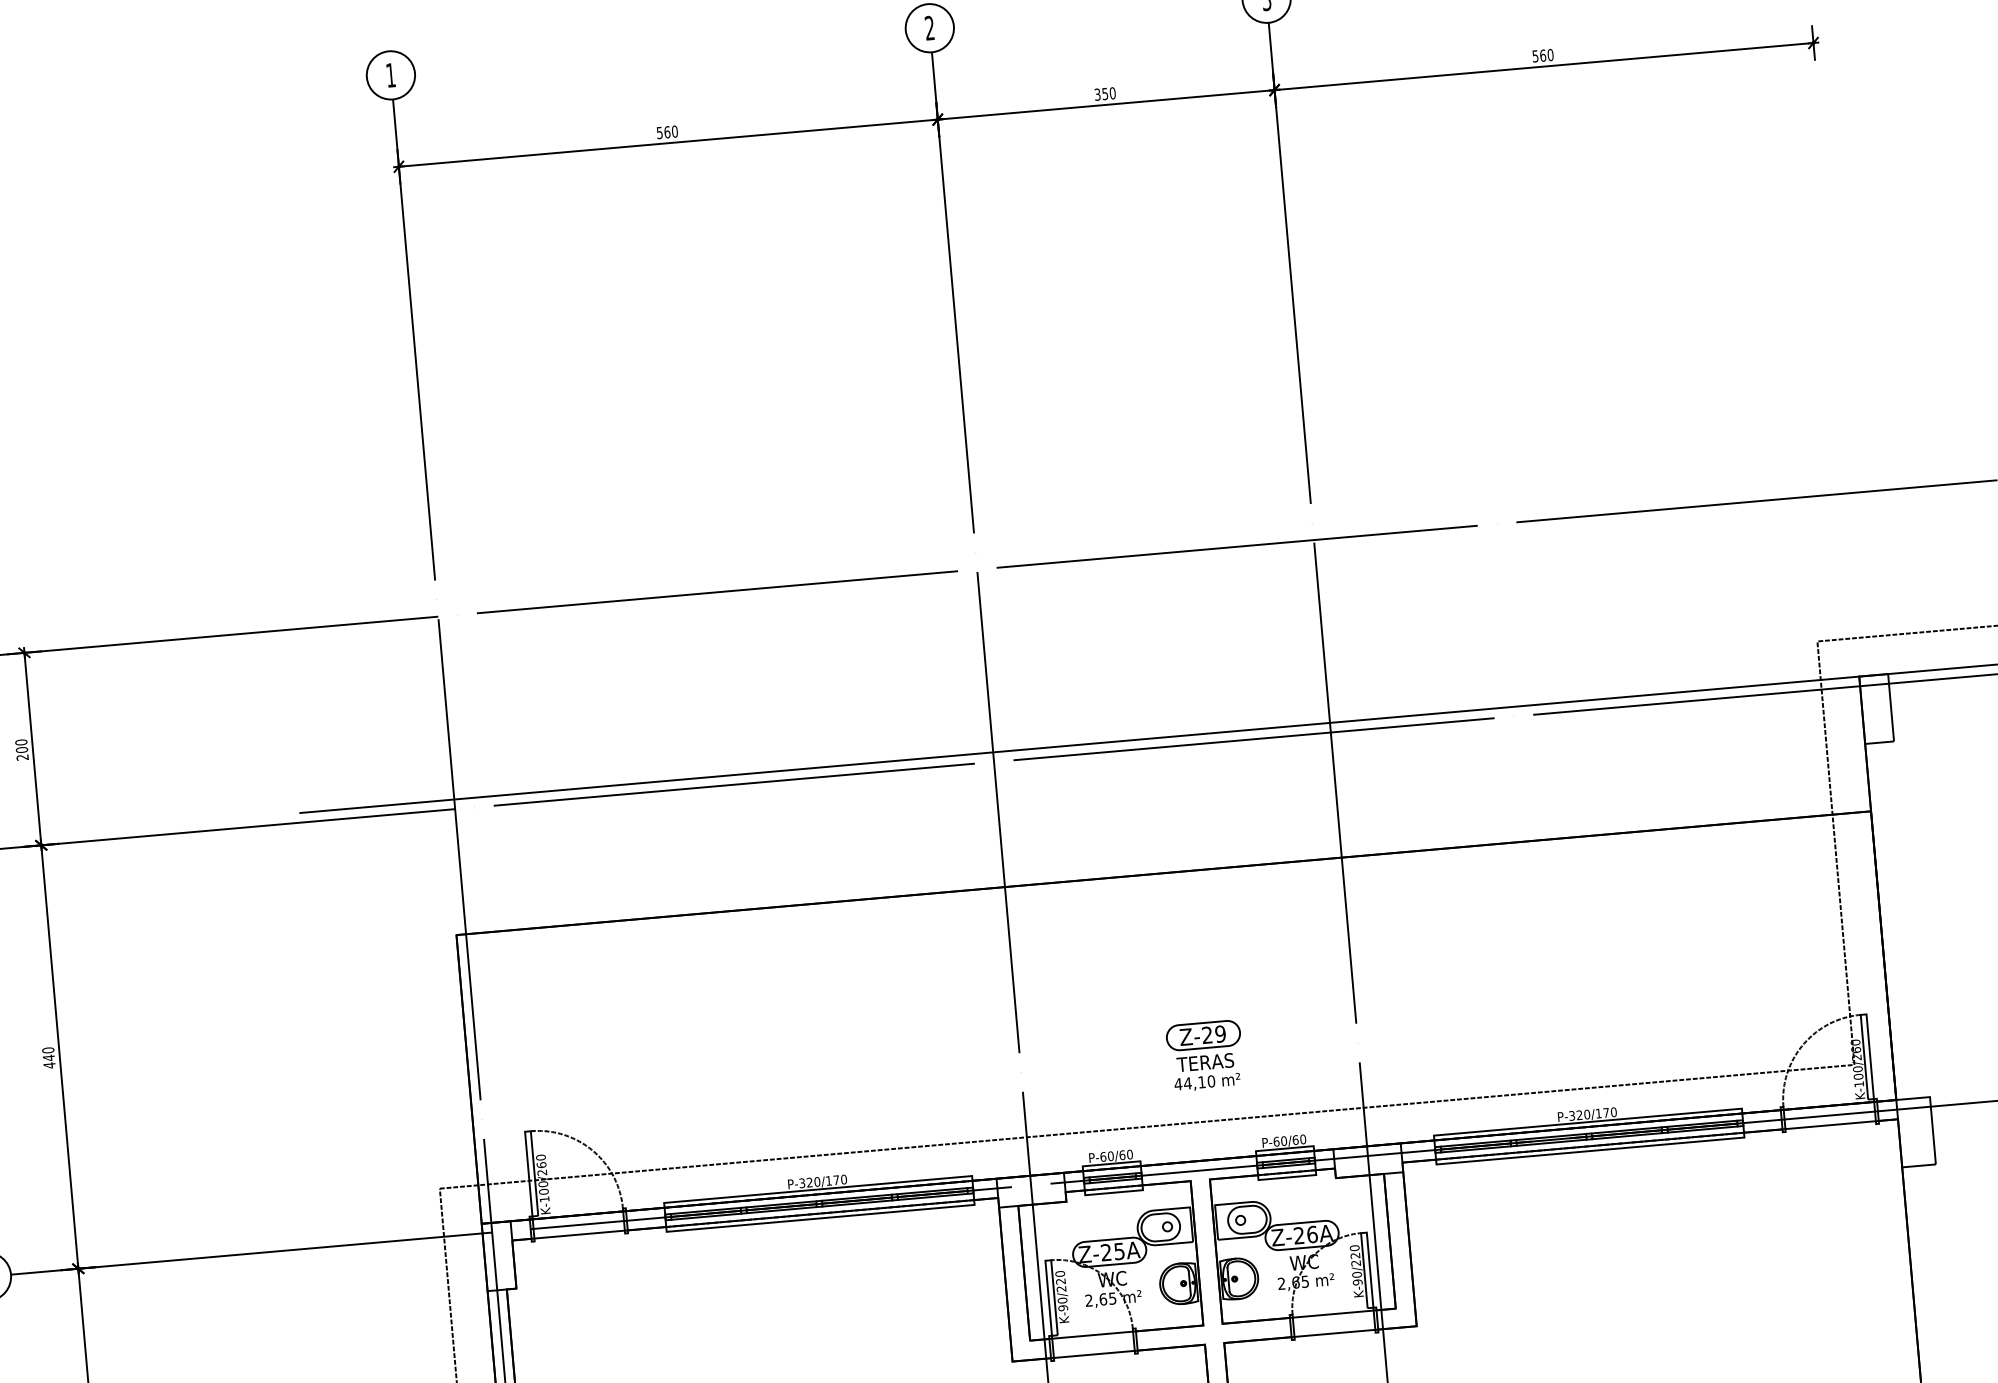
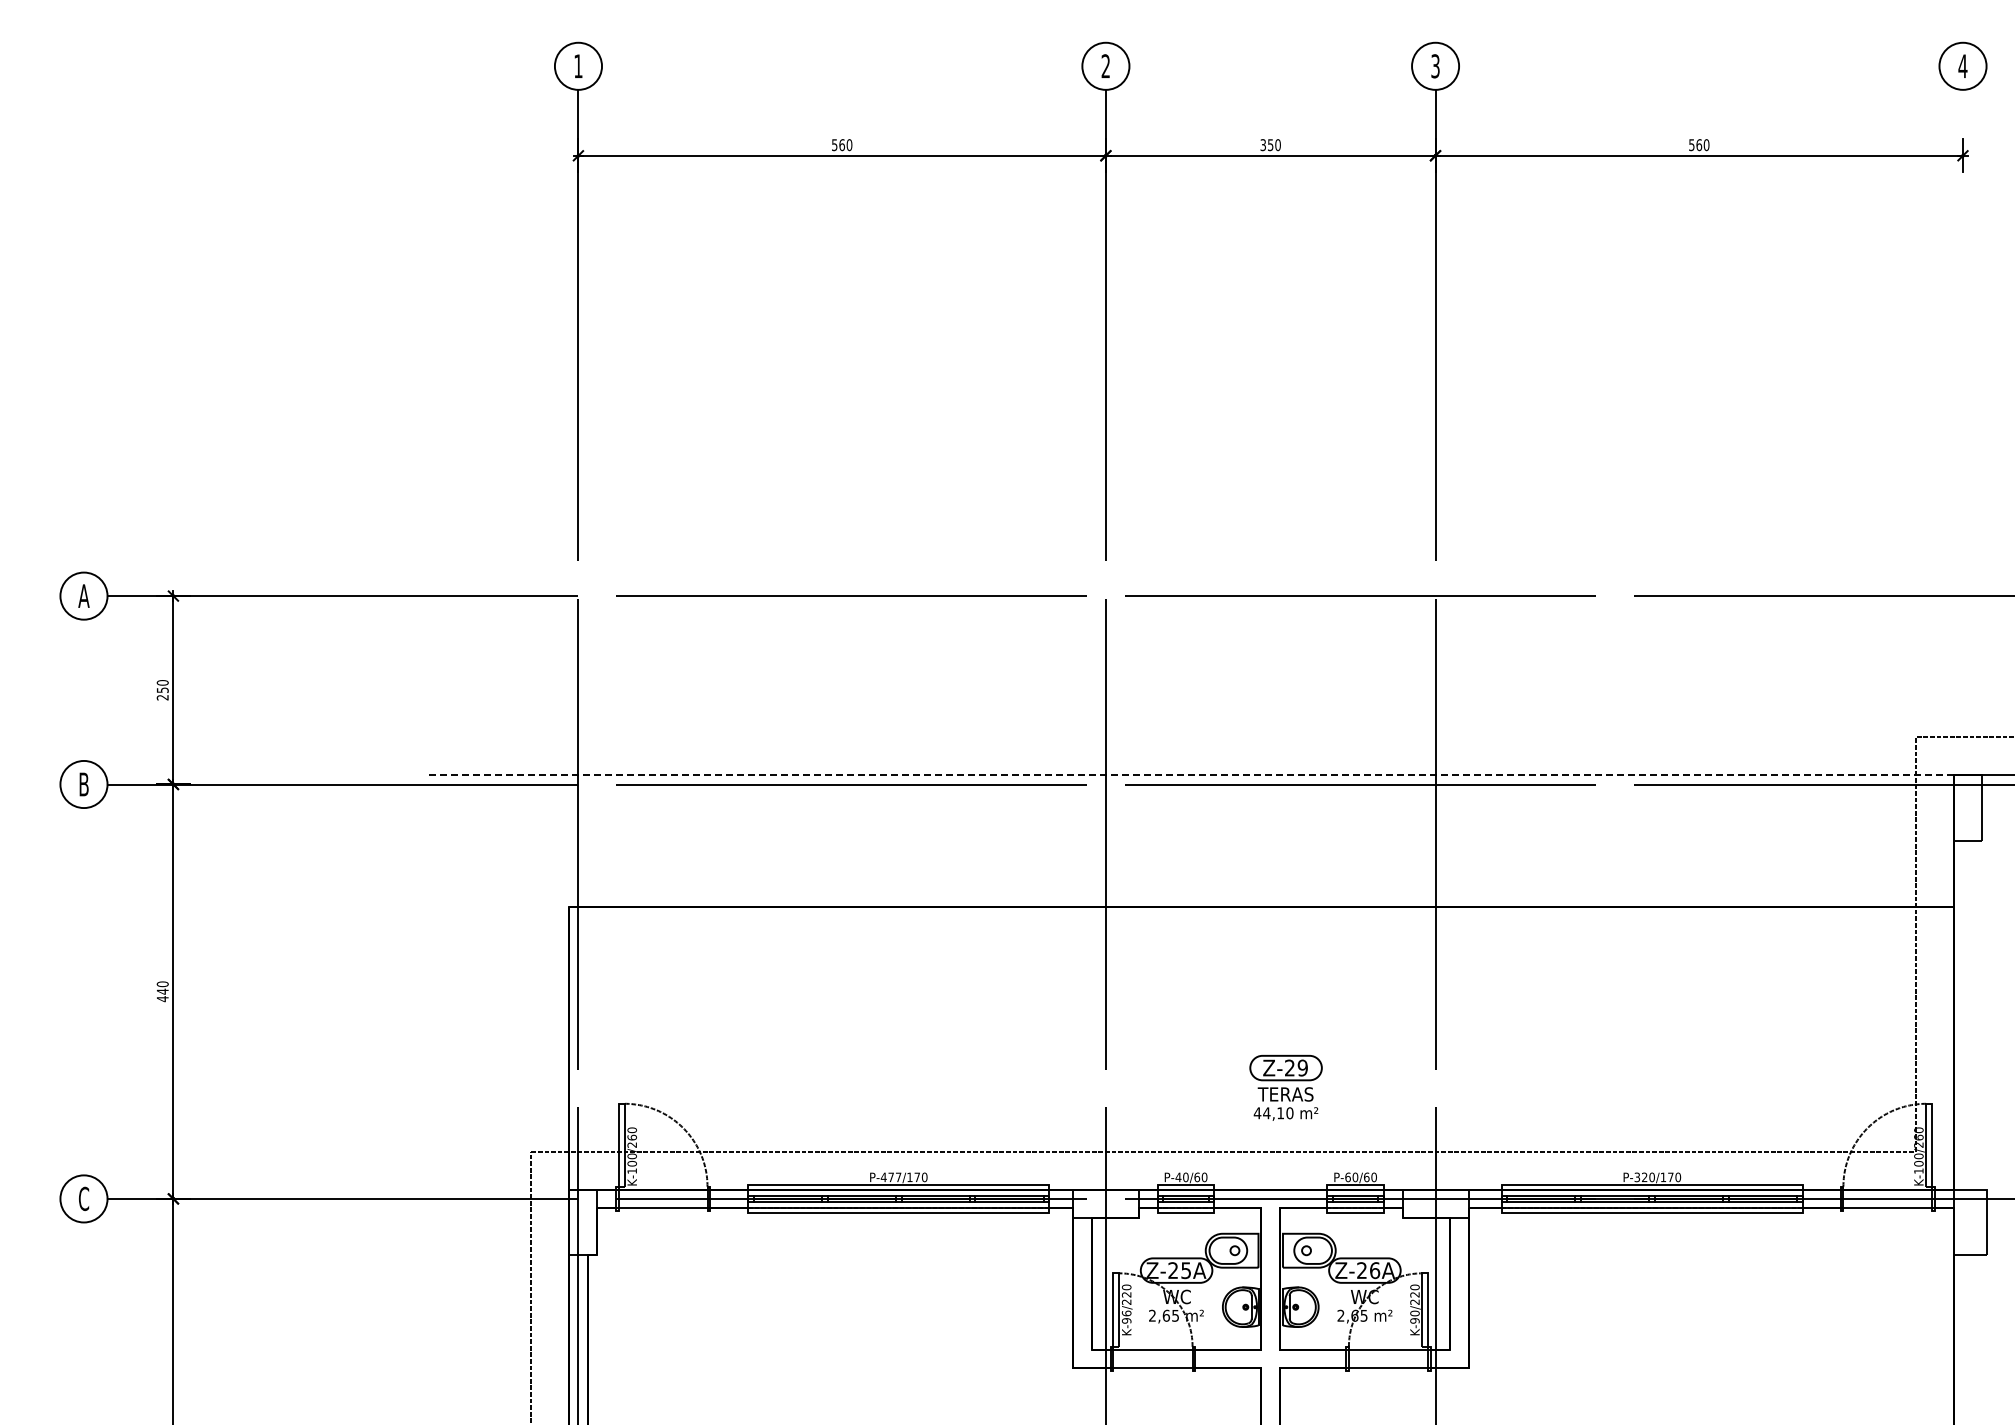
line: (1079, 745) -> (1190, 775), solid -> dashed
text: (21, 750) -> (162, 690), 200 -> 250
text: (1103, 1157) -> (1178, 1177), P-60/60 -> P-40/60
text: (809, 1182) -> (890, 1177), P-320/170 -> P-477/170
text: (1062, 1300) -> (1126, 1313), K-90/220 -> K-96/220

